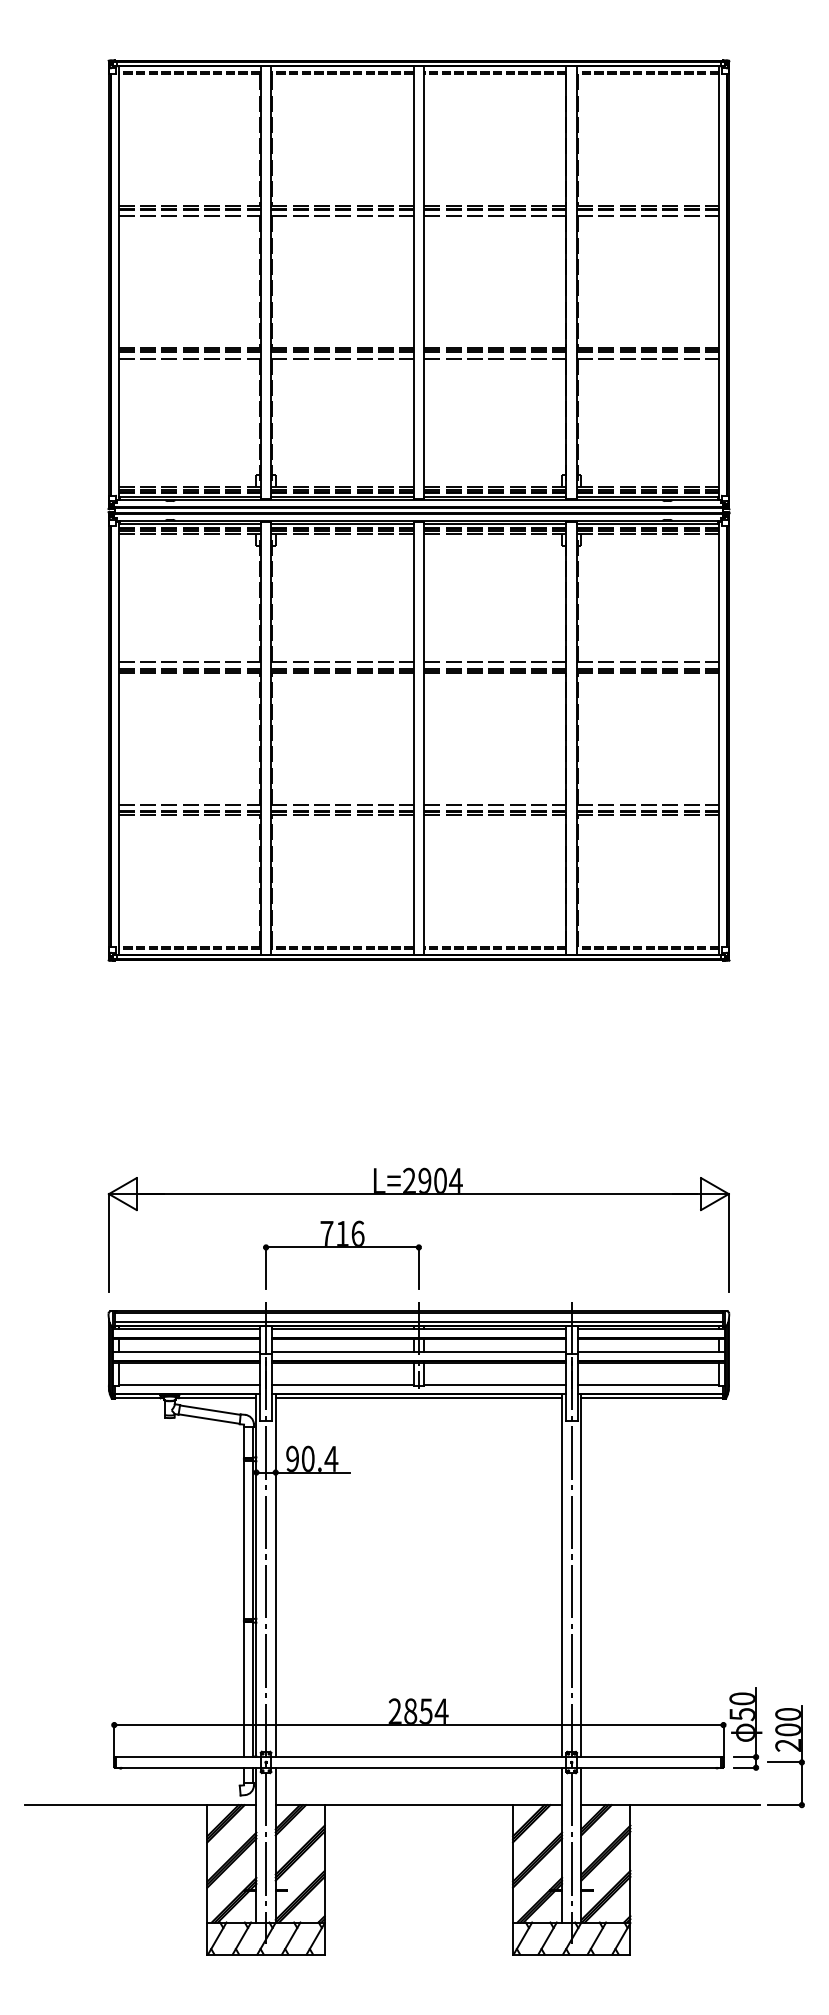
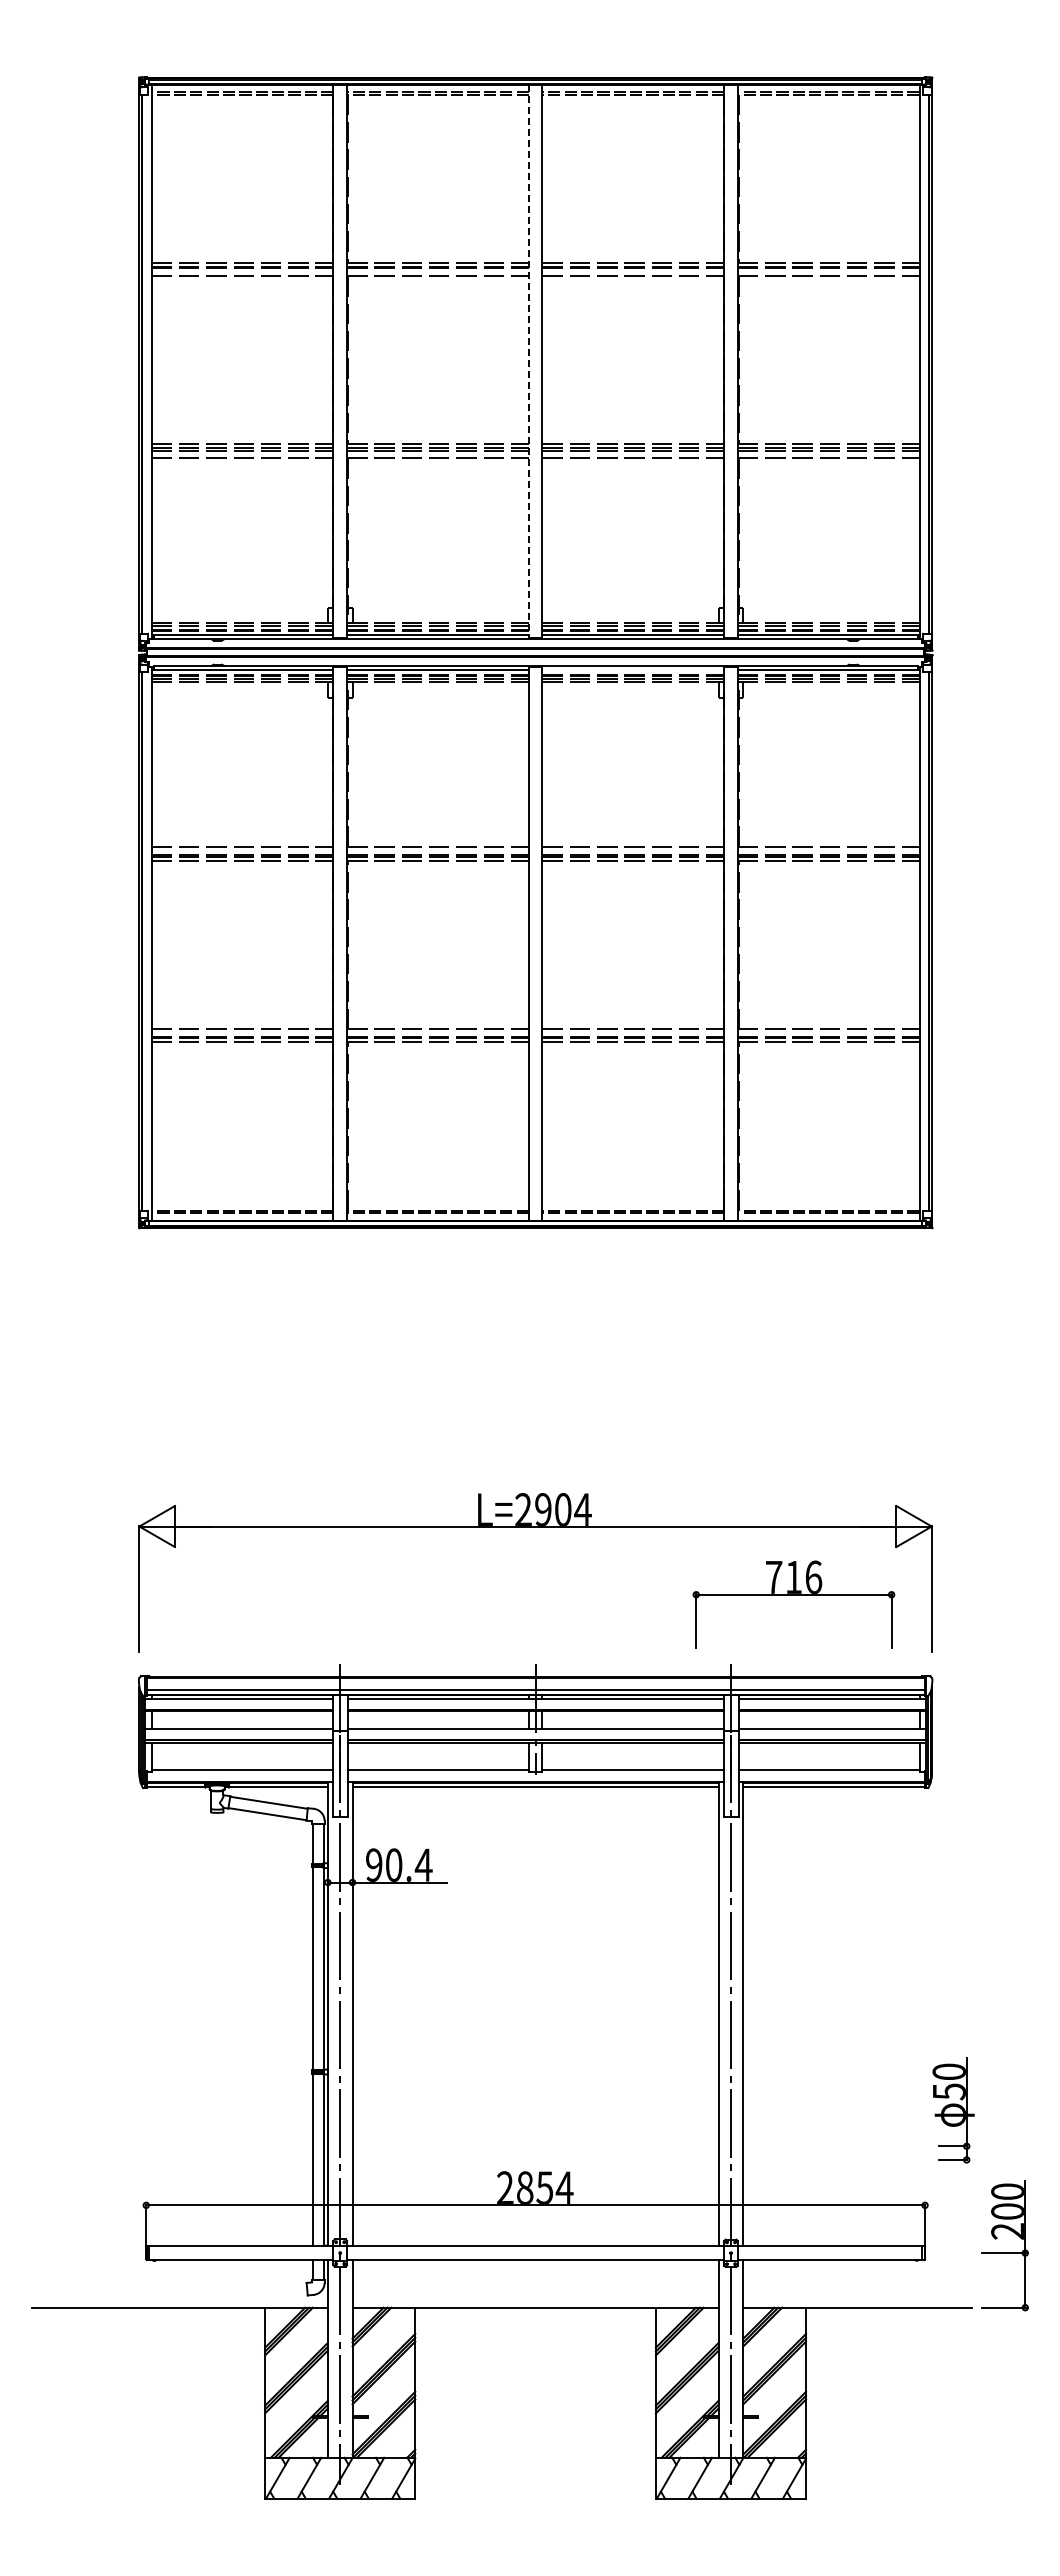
line: (413, 282) -> (528, 361), solid -> dashed
line: (495, 524) -> (633, 670), removed
part: (342, 1248) -> (793, 1595), moved
part: (745, 1729) -> (953, 2110), moved

